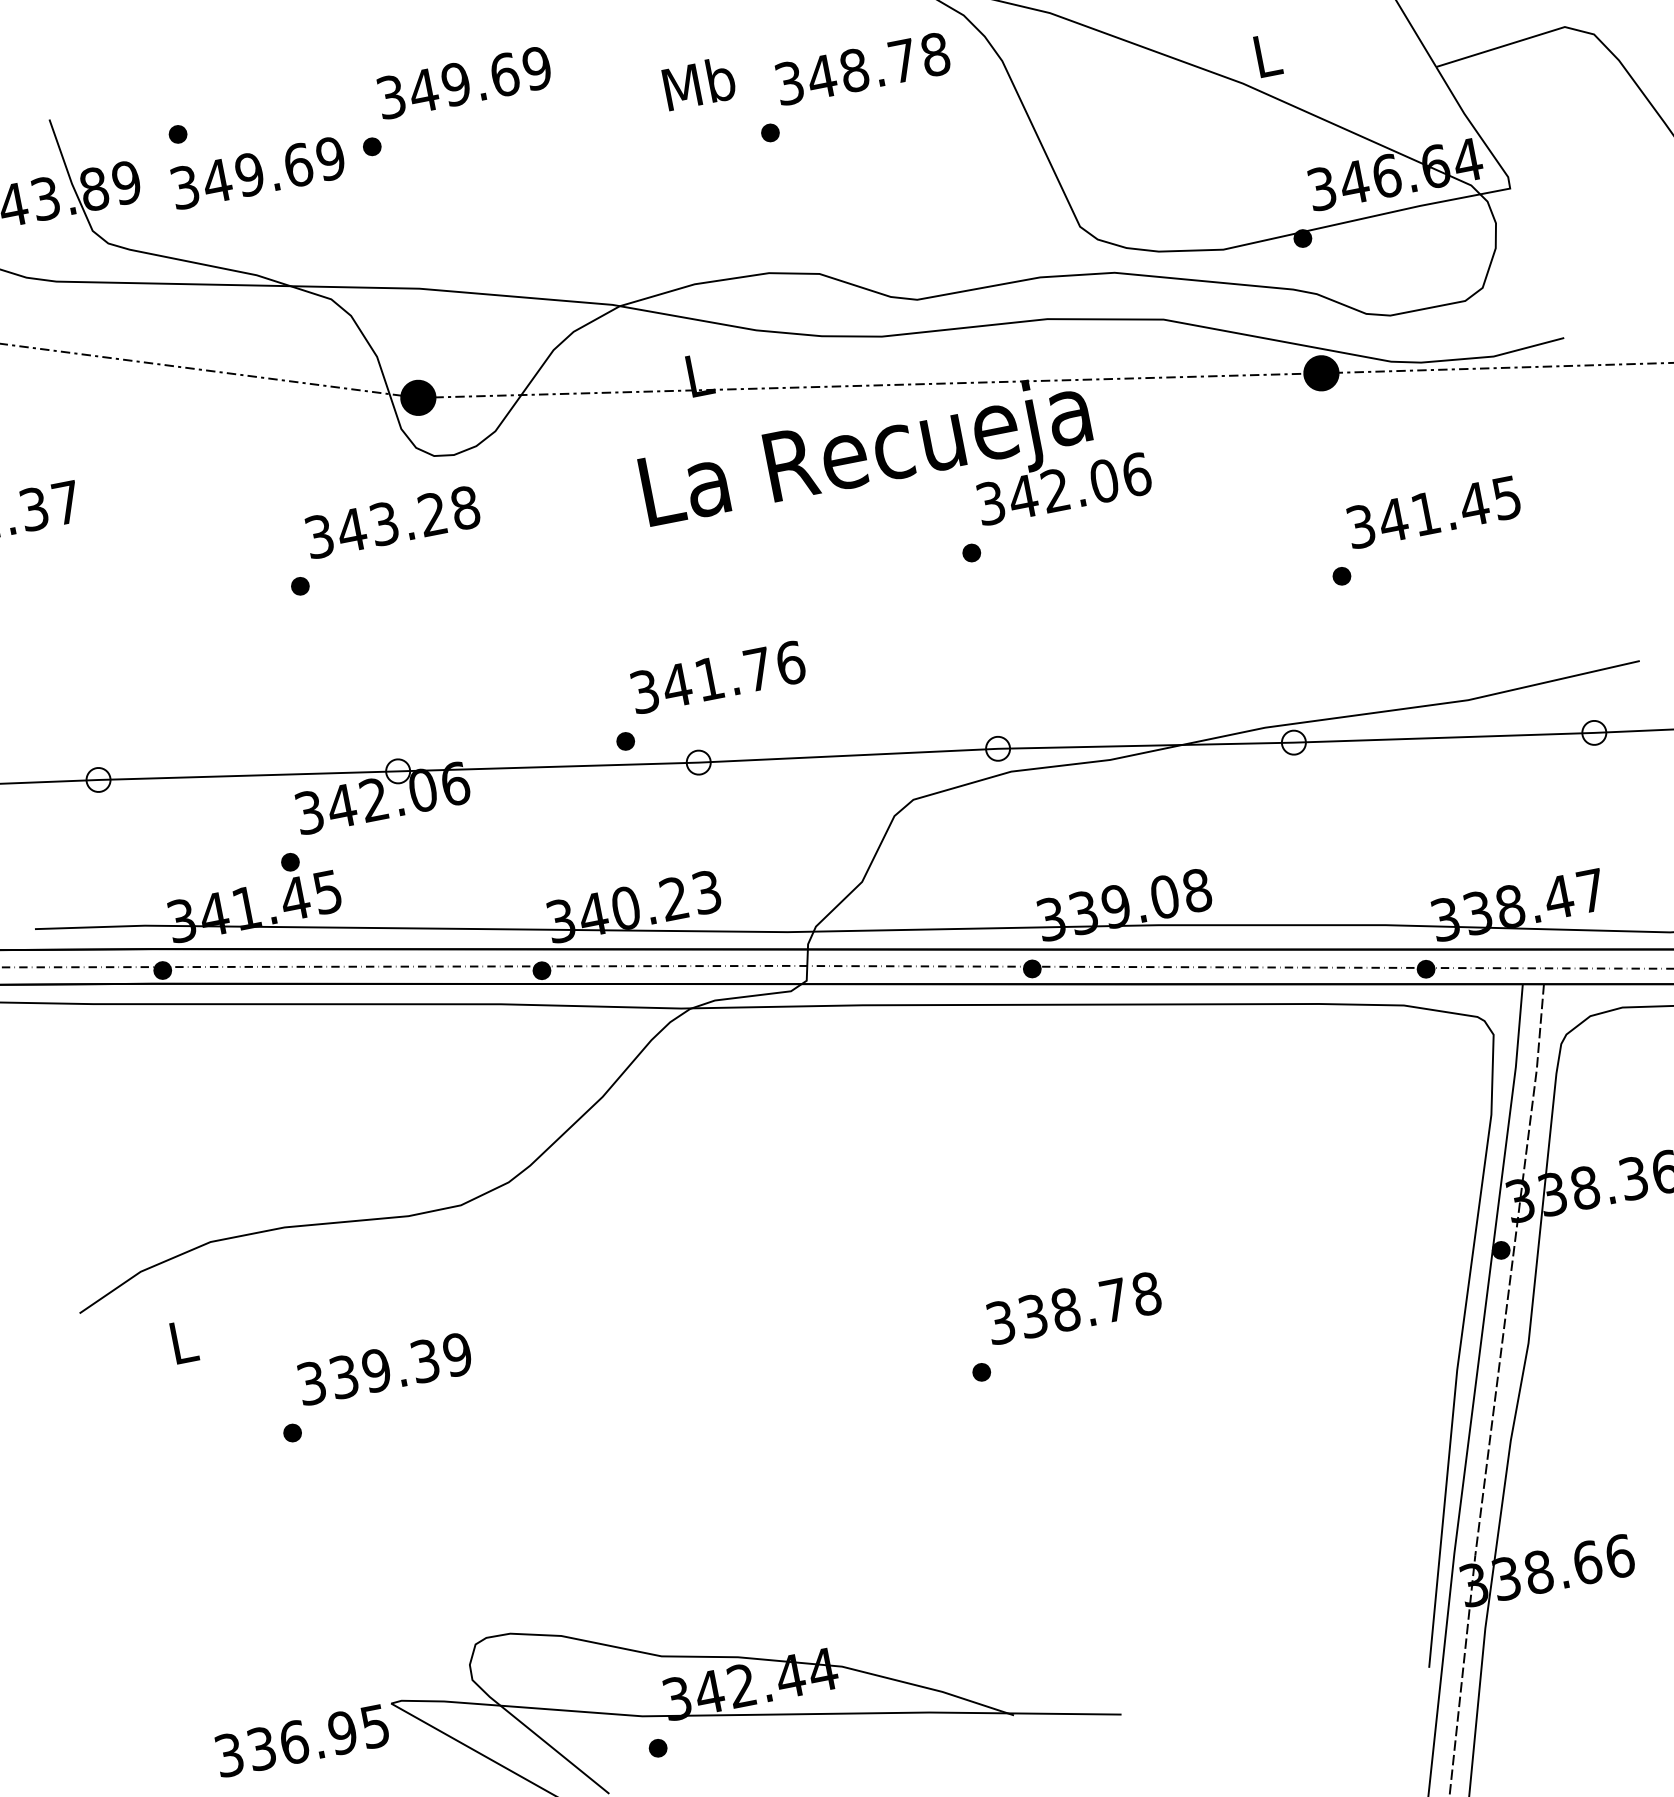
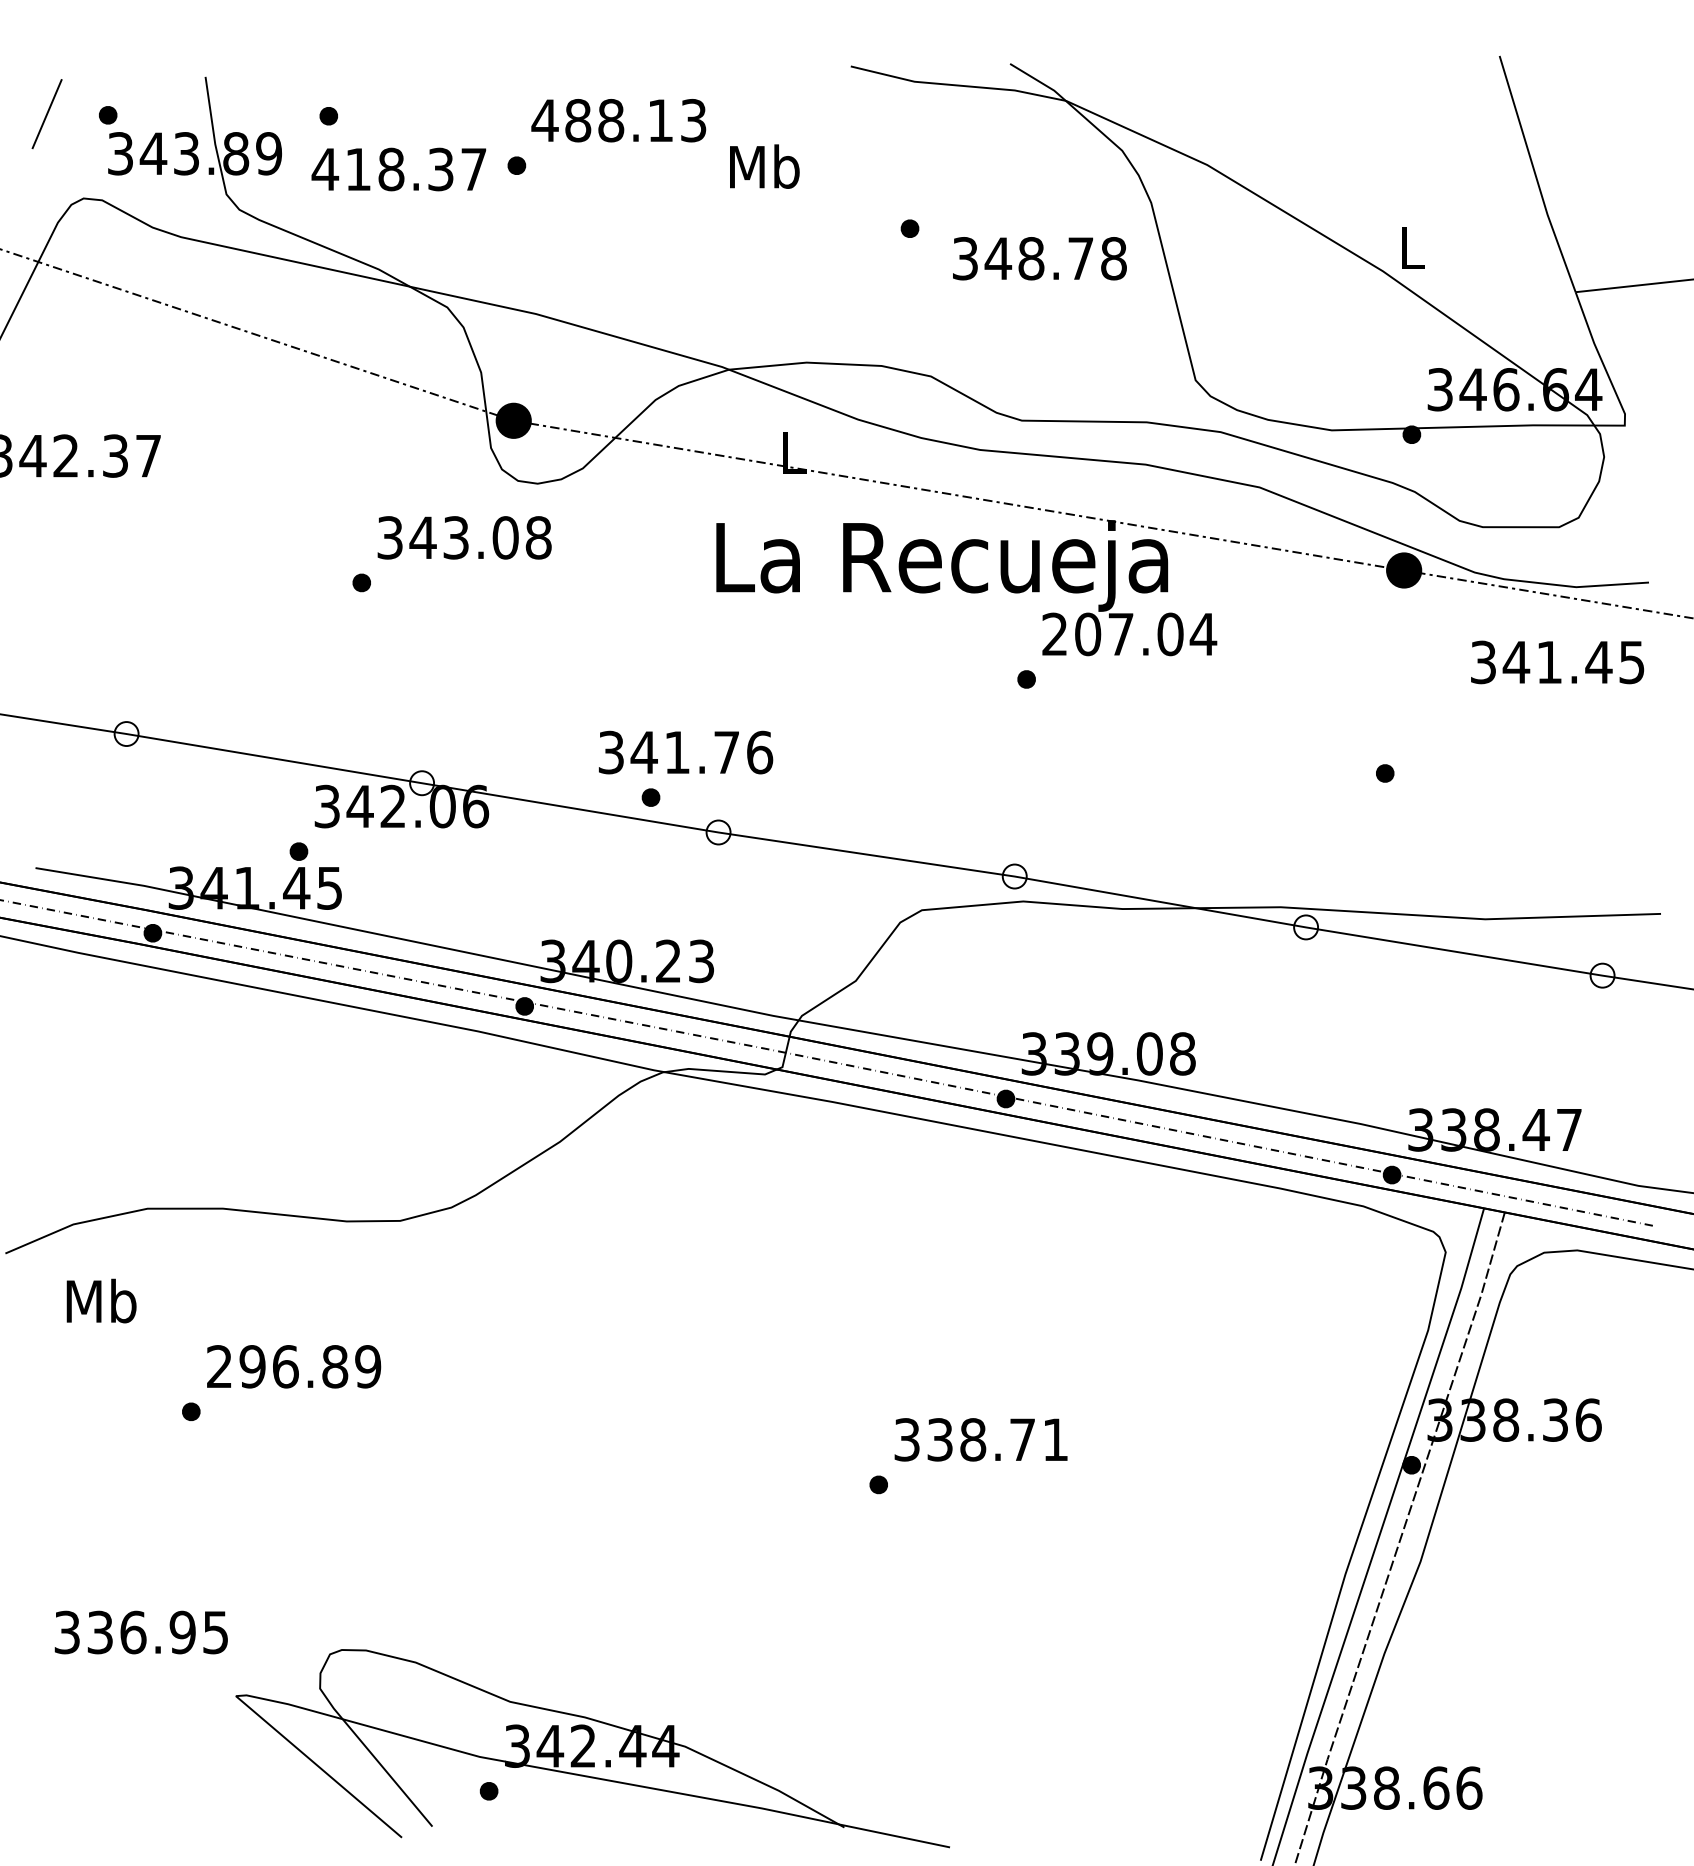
text: (862, 68) -> (1039, 258), moved
text: (463, 82) -> (618, 120), 349.69 -> 488.13
text: (699, 83) -> (764, 166), moved
text: (256, 173) -> (398, 169), 349.69 -> 418.37
text: (1064, 489) -> (1129, 634), 342.06 -> 207.04
text: (1433, 512) -> (1557, 662), moved
text: (432, 514) -> (505, 537), 343.28 -> 343.08
text: (718, 677) -> (686, 752), moved
text: (1146, 1293) -> (1055, 1439), 338.78 -> 338.71
text: (183, 1341) -> (101, 1300), L -> Mb
text: (368, 1371) -> (277, 1366), 339.39 -> 296.89
text: (301, 1740) -> (140, 1632), moved

